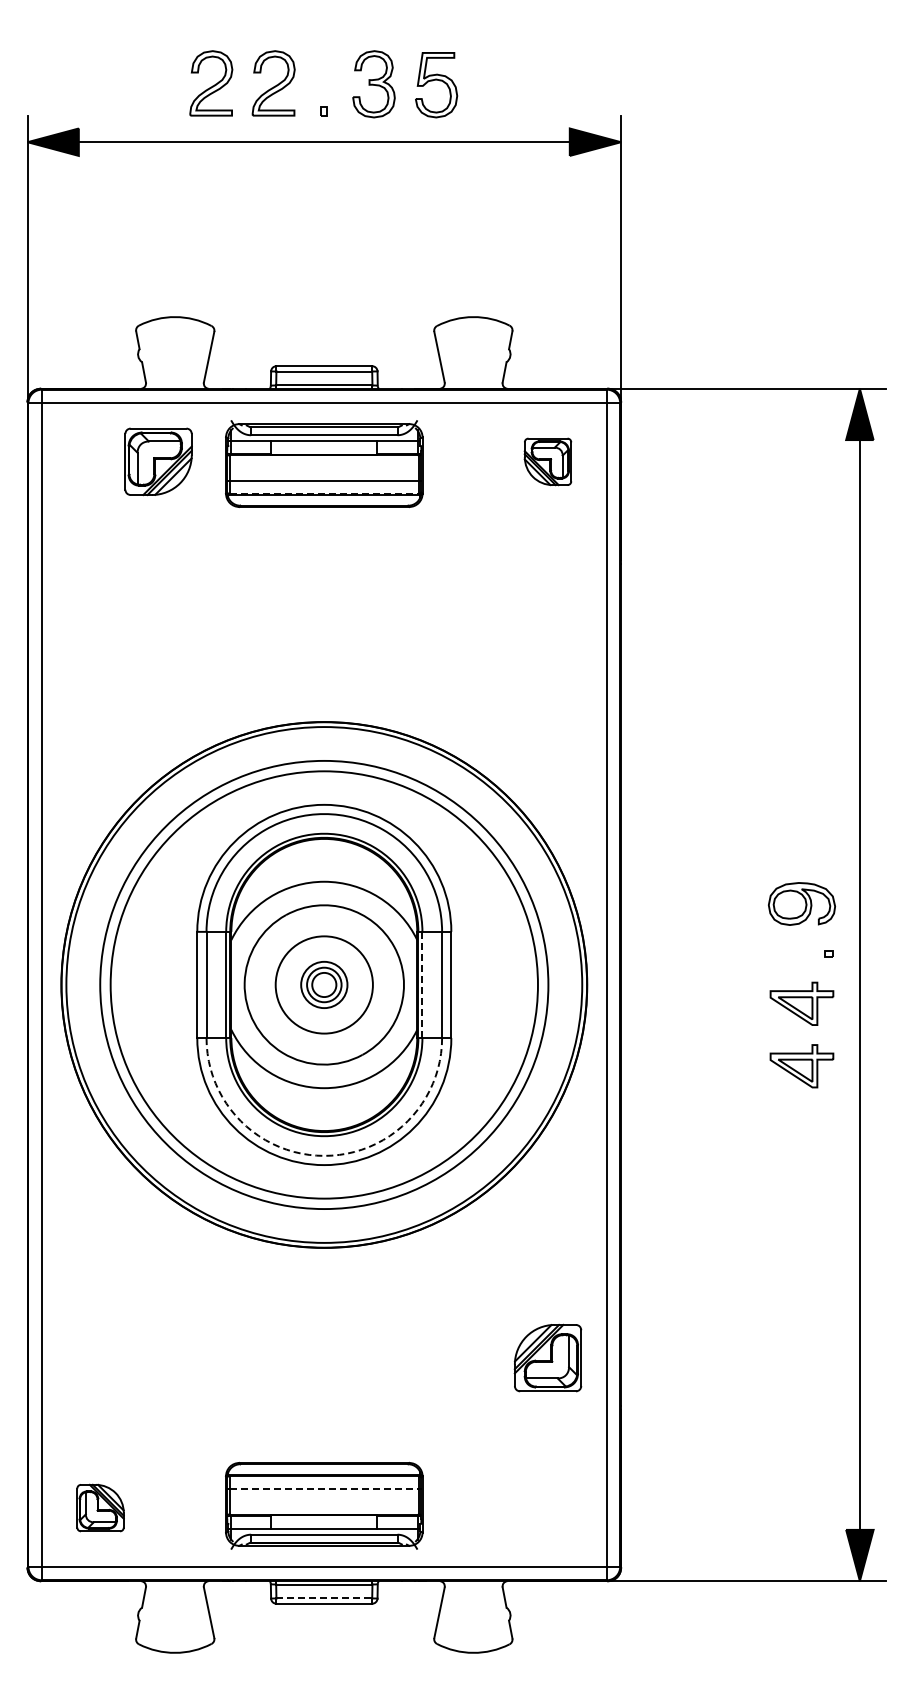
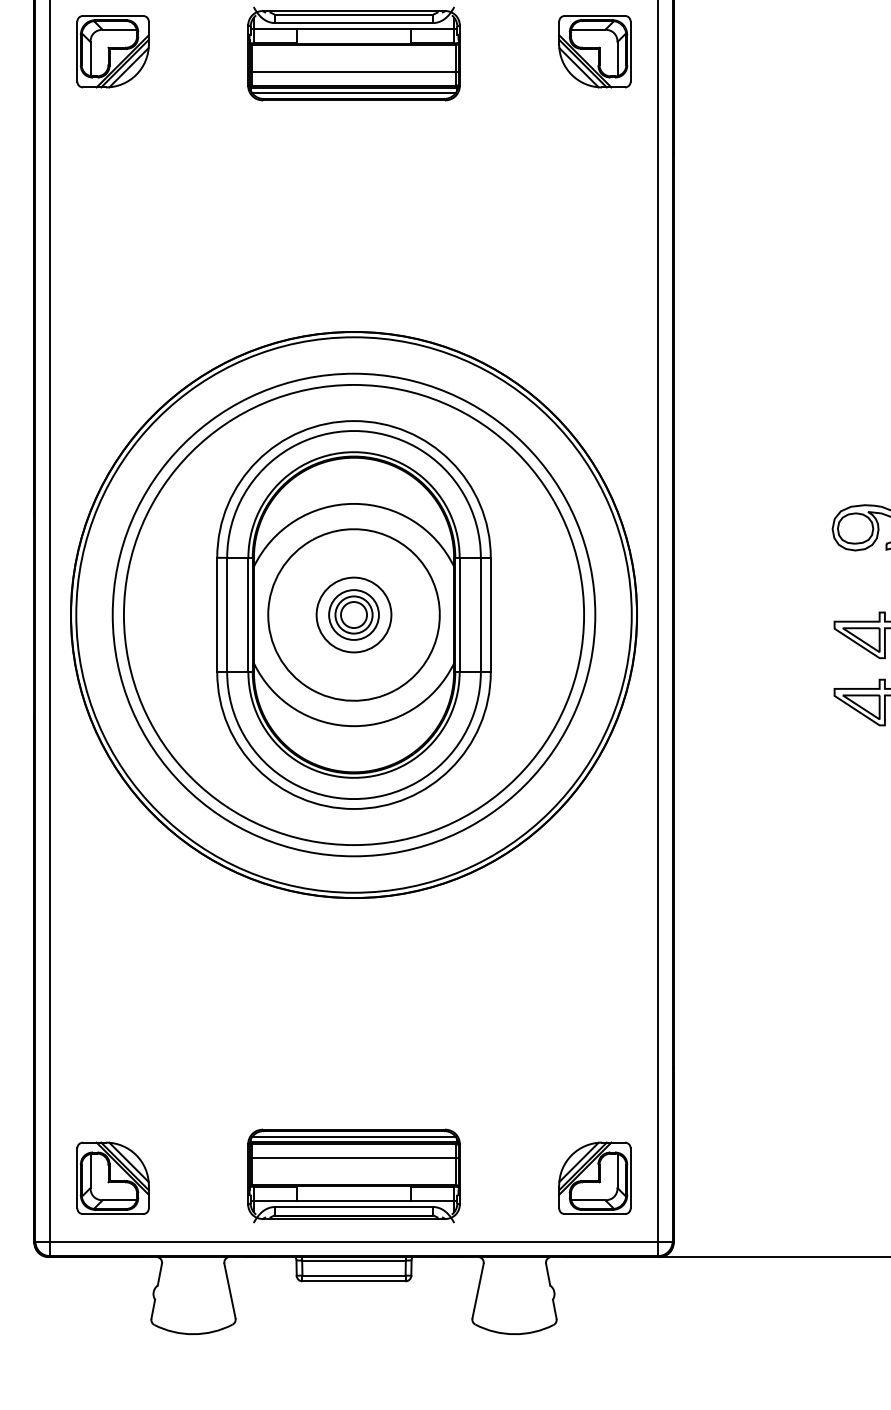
part: (158, 461) -> (113, 51), moved
part: (547, 461) -> (594, 51), size x1.43
line: (324, 493) -> (354, 85), dashed -> solid
line: (323, 500) -> (353, 93), added
circle: (324, 984) -> (354, 614), size x0.71
line: (422, 984) -> (459, 614), dashed -> solid
arc: (324, 1155) -> (354, 798), dashed -> solid
part: (547, 1357) -> (594, 1177), moved
line: (323, 1469) -> (353, 1136), added
line: (324, 1489) -> (354, 1158), dashed -> solid
part: (100, 1507) -> (113, 1177), size x1.43
line: (324, 1598) -> (354, 1275), dashed -> solid

